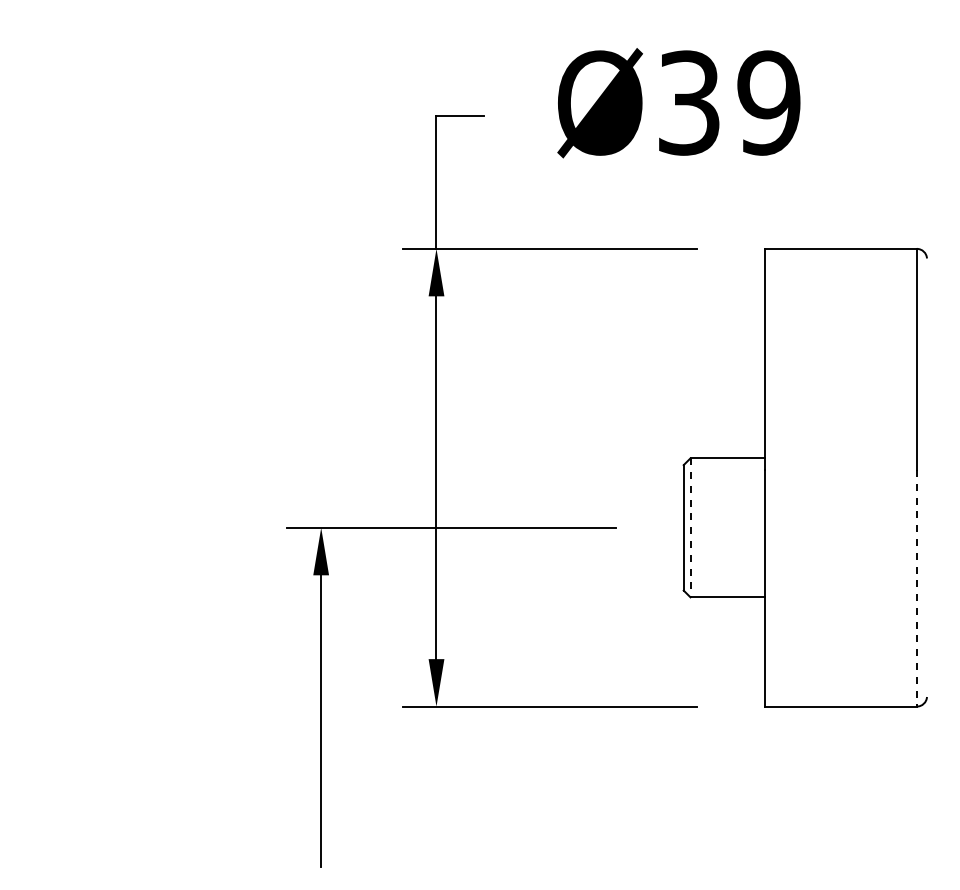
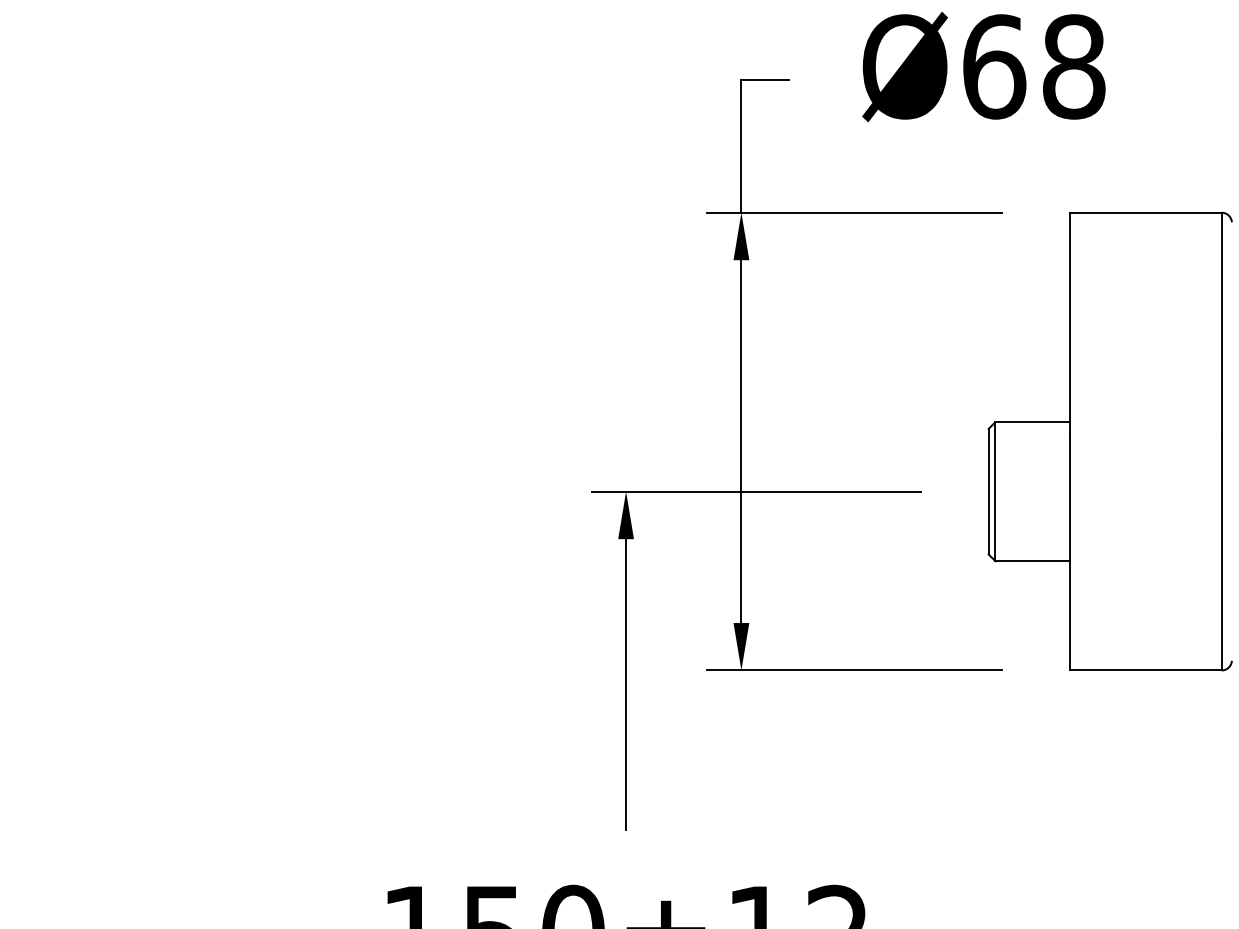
text: (729, 102) -> (1034, 66), Ø39 -> Ø68
line: (690, 527) -> (995, 491), dashed -> solid
line: (916, 588) -> (1221, 552), dashed -> solid

